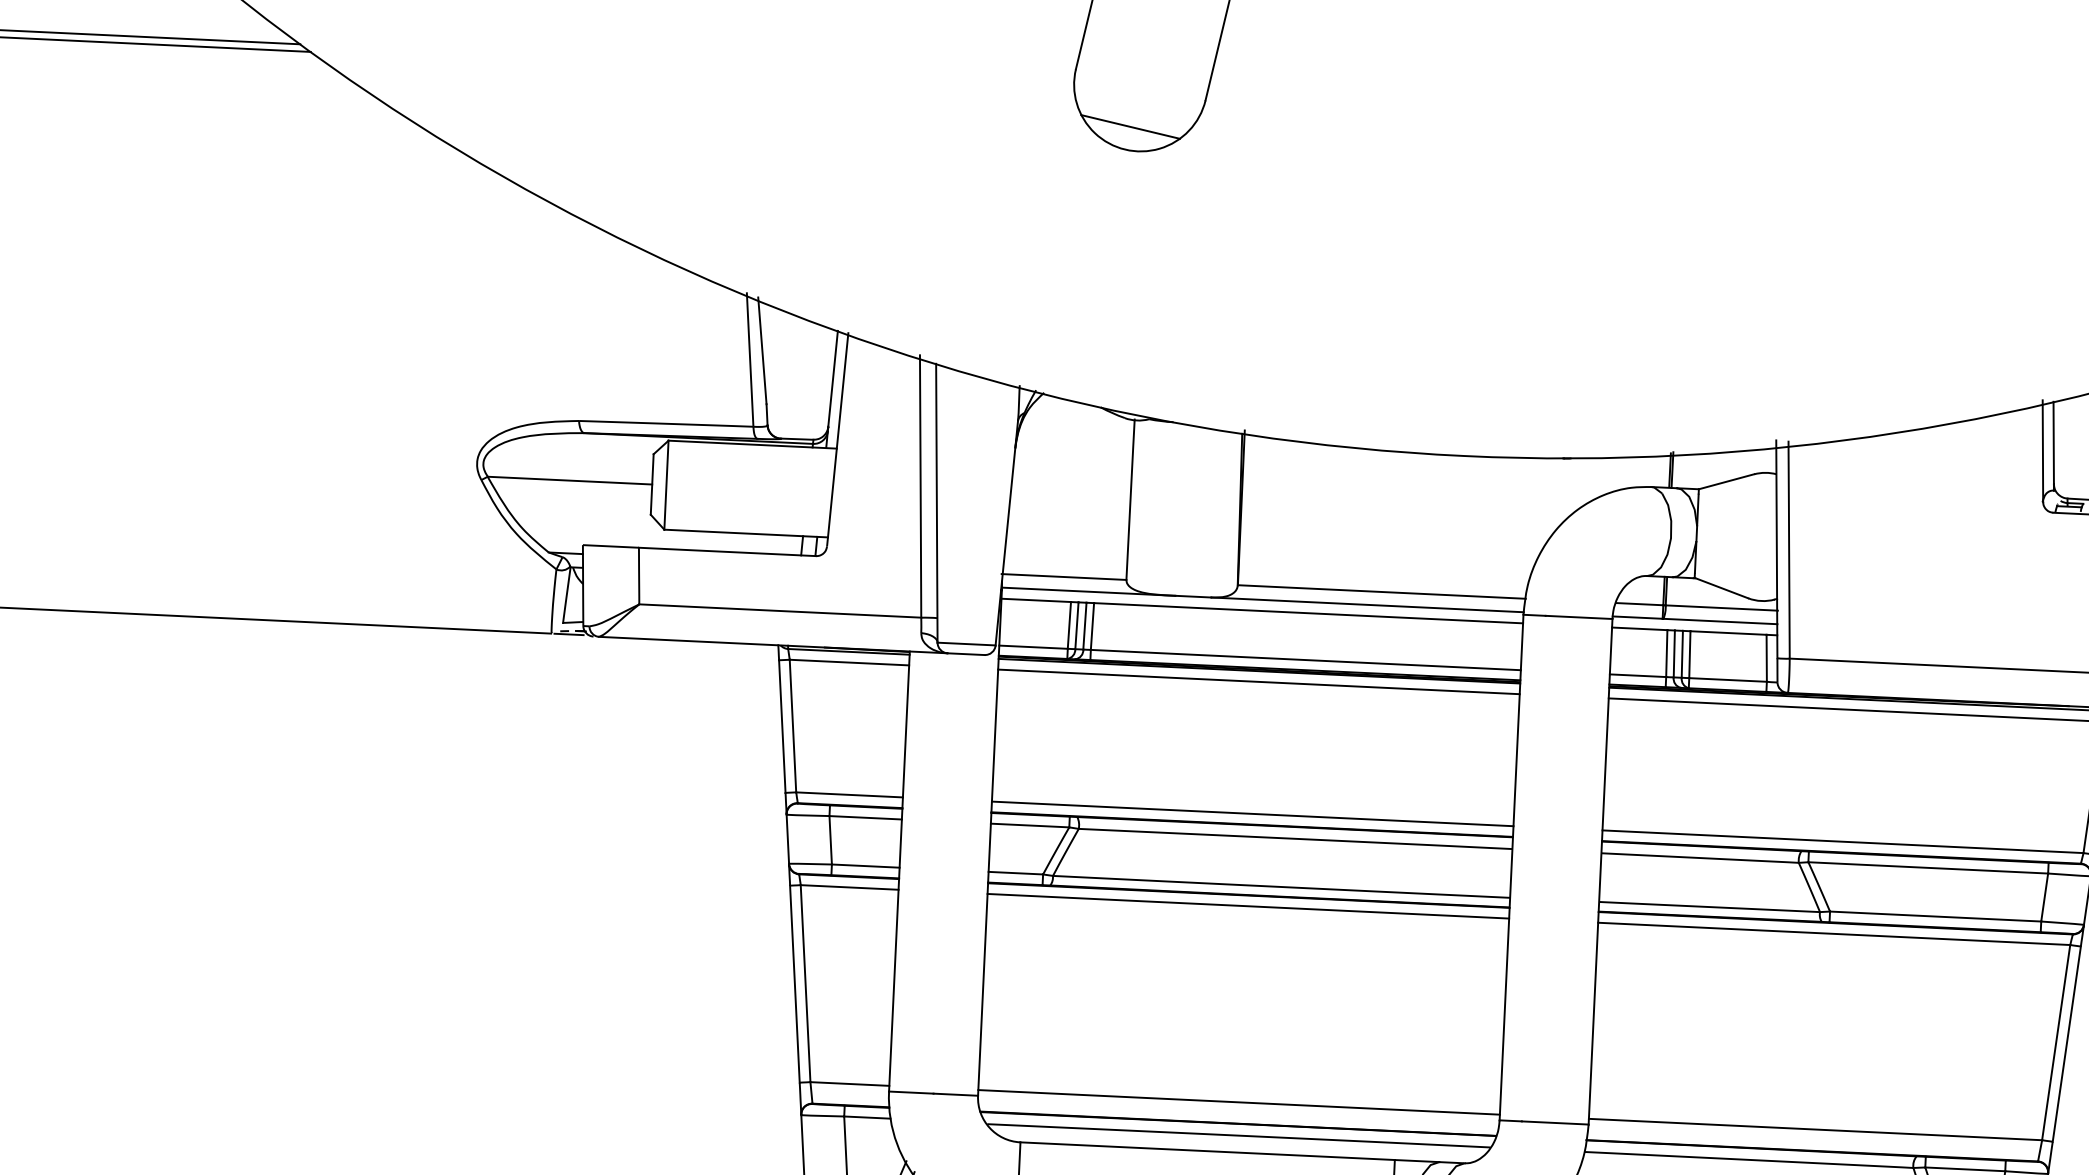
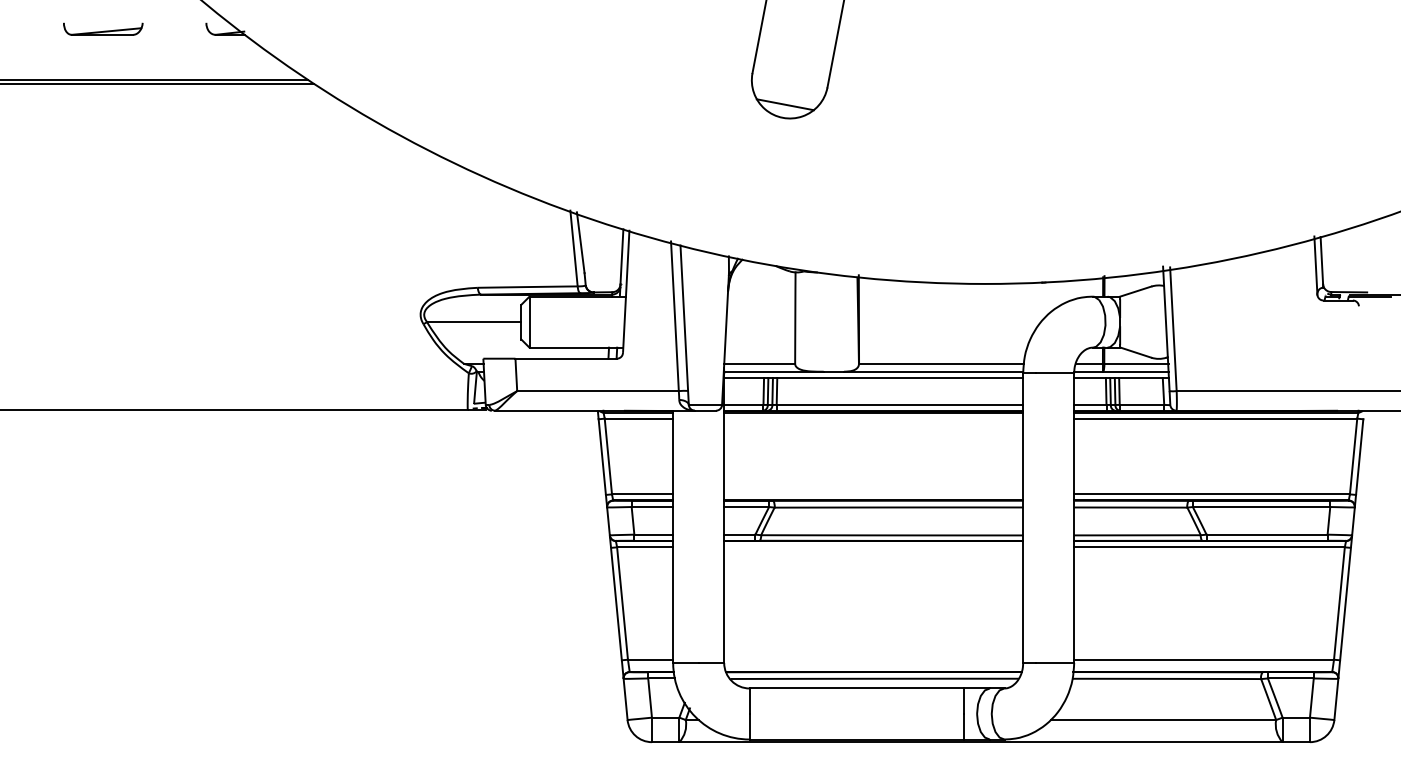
line: (1258, 681) -> (873, 418), removed
line: (1252, 814) -> (873, 494), removed
line: (1247, 906) -> (873, 547), removed
line: (1238, 1101) -> (873, 659), removed

